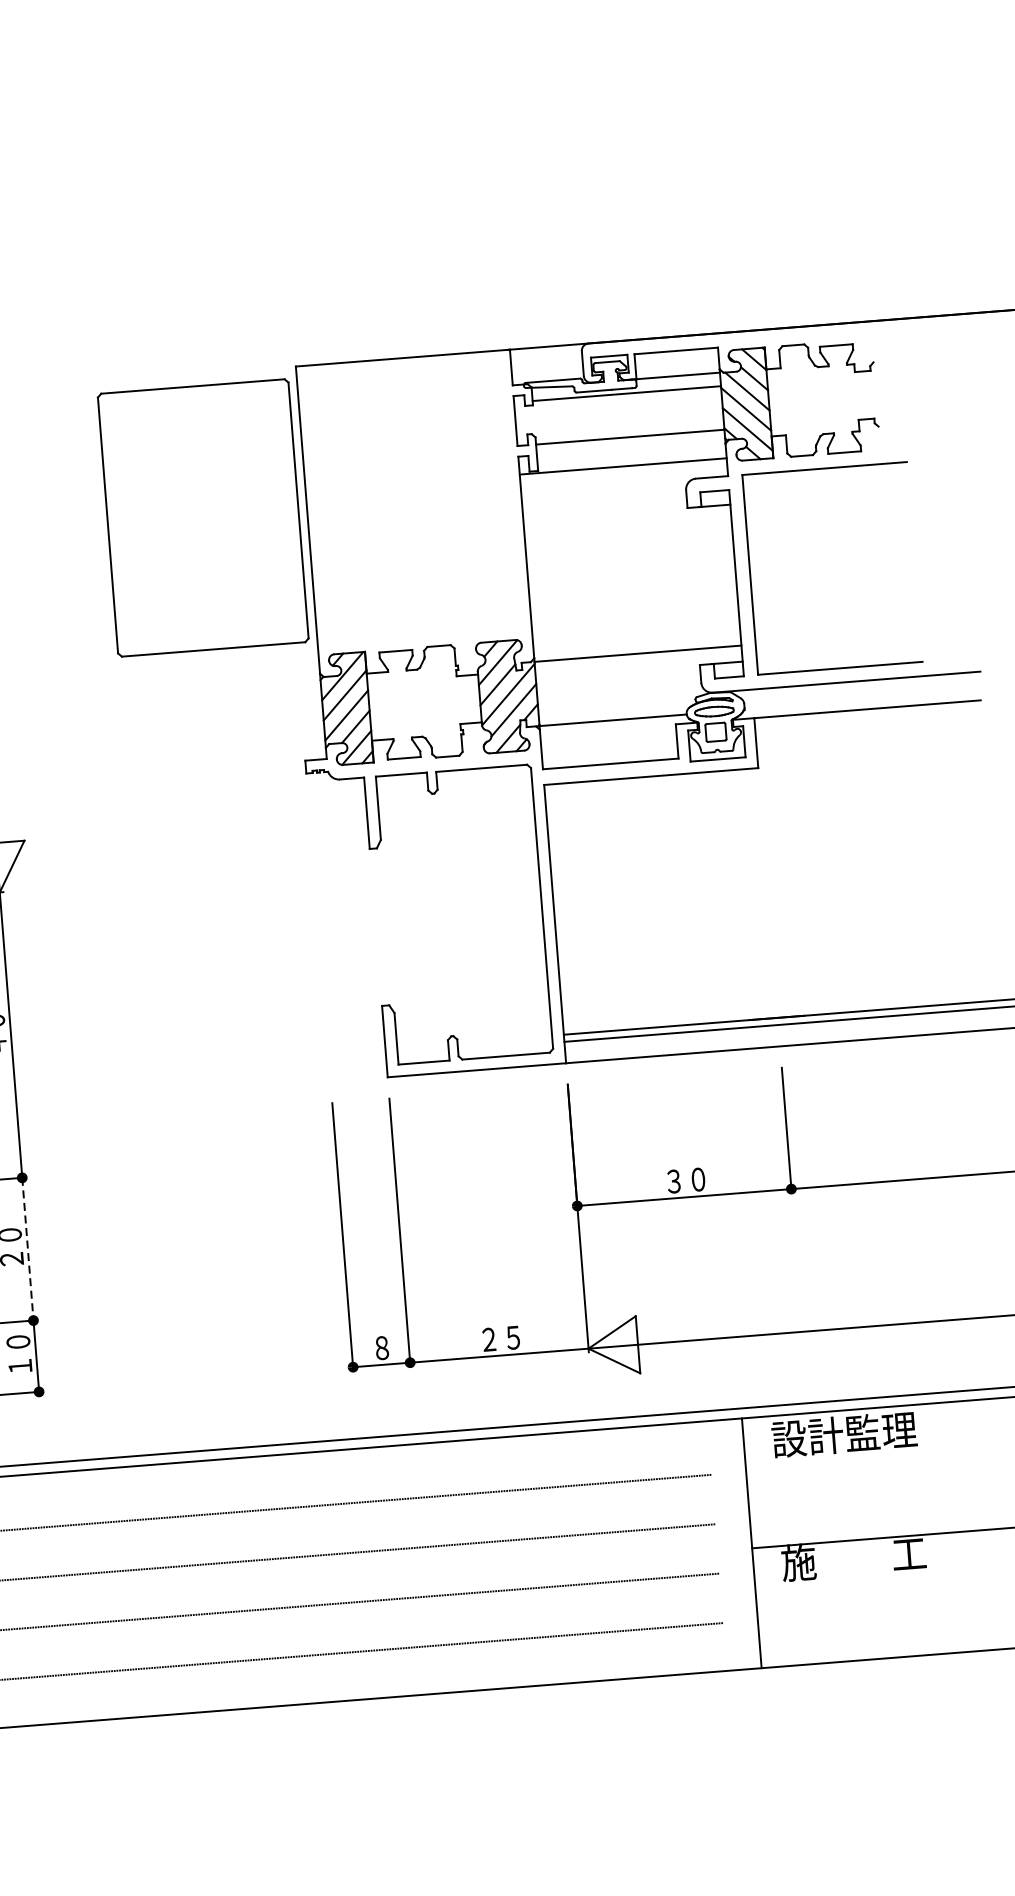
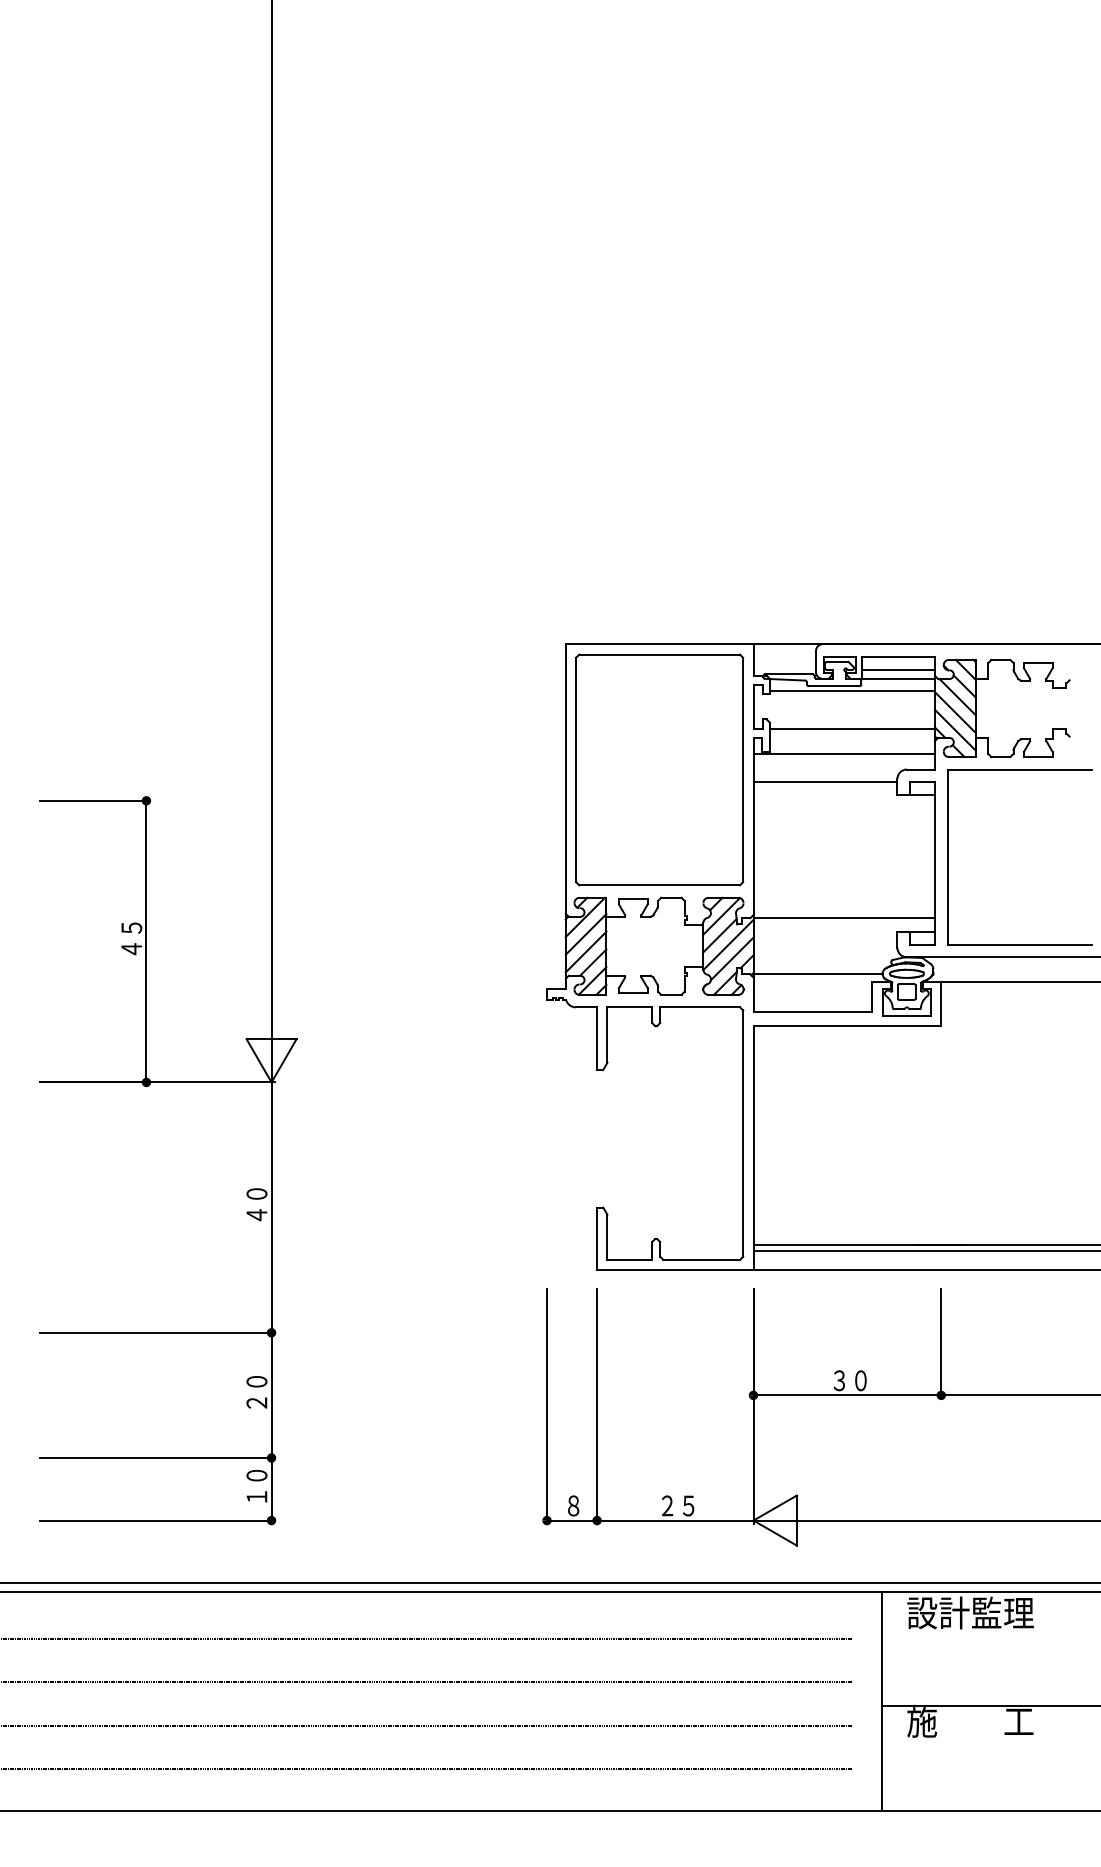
line: (677, 366) -> (898, 670), added
line: (604, 500) -> (825, 782), added
part: (203, 517) -> (659, 769), moved
line: (27, 1249) -> (271, 1395), dashed -> solid

